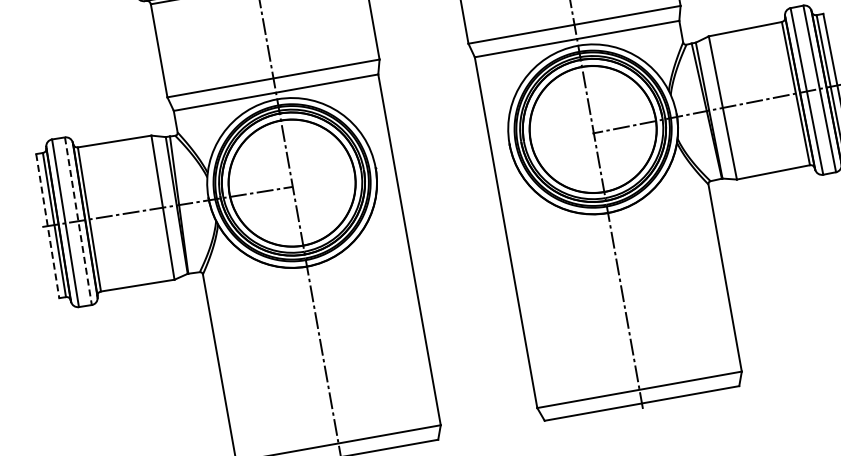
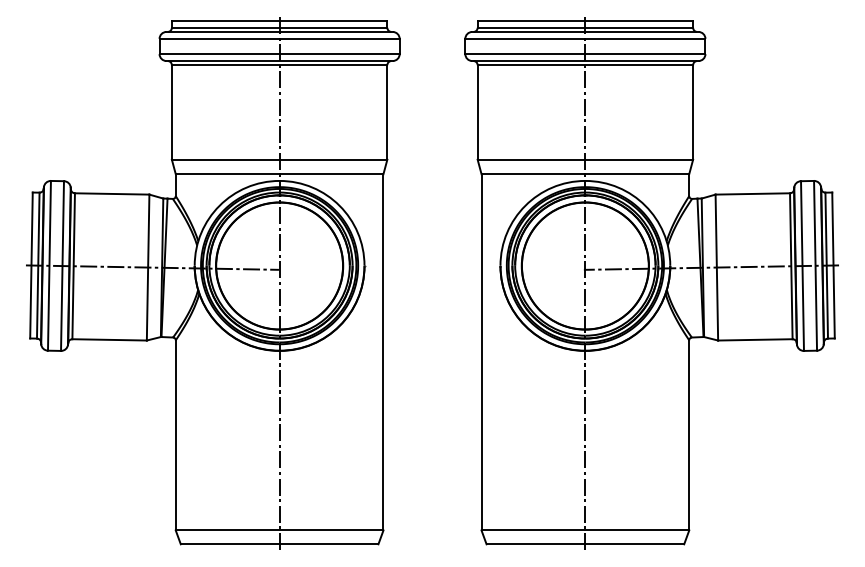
line: (78, 221) -> (62, 266), dashed -> solid
line: (47, 226) -> (31, 265), dashed -> solid

